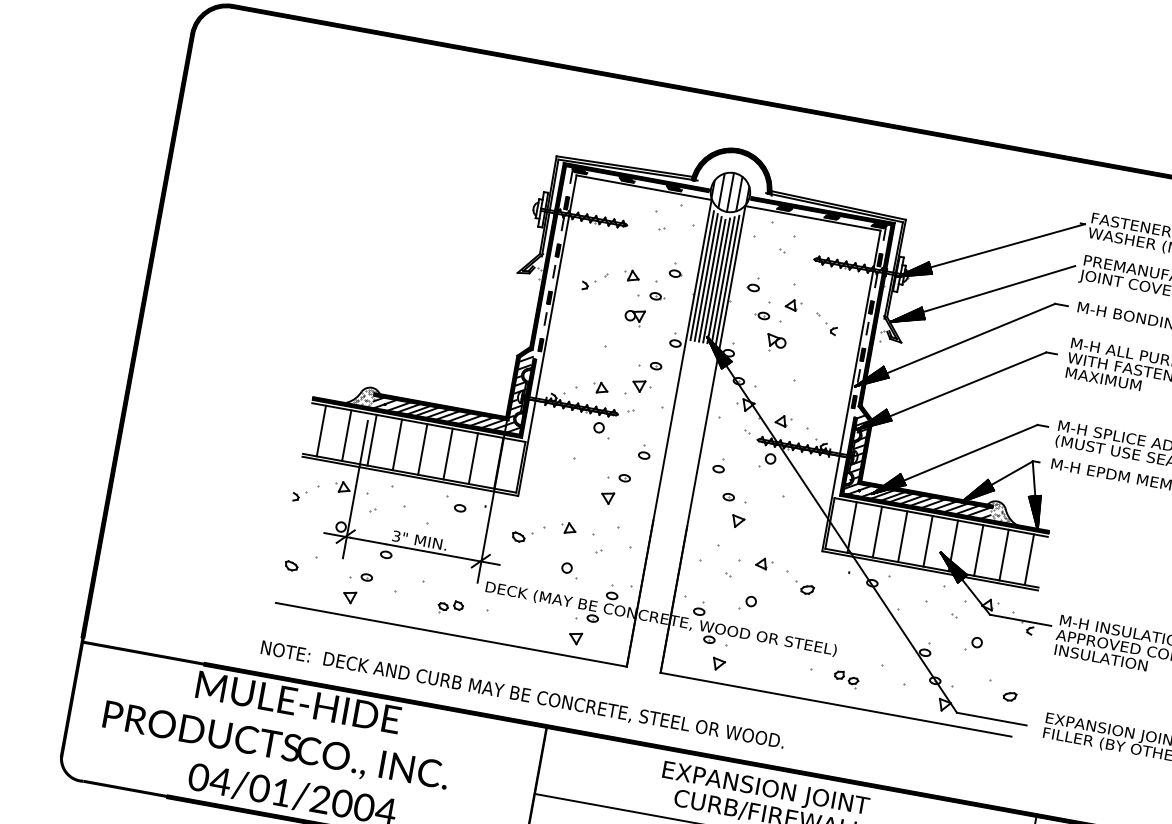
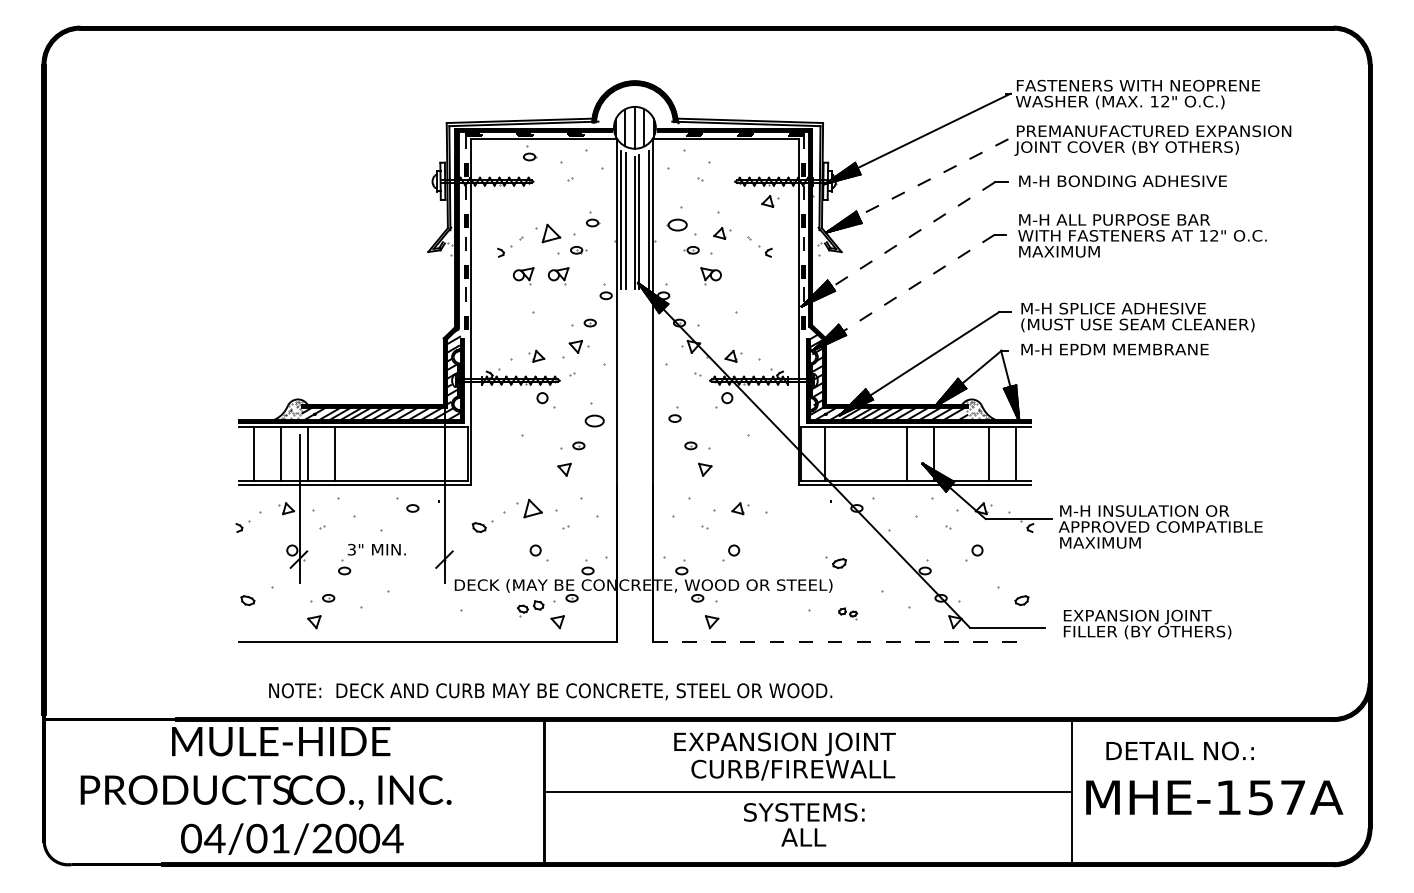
part: (629, 198) -> (530, 153), added
part: (631, 275) -> (547, 233), size x1.6
line: (710, 279) -> (630, 222), removed
line: (723, 280) -> (644, 220), removed
part: (843, 283) -> (770, 201), added
part: (753, 284) -> (676, 219), size x1.6
line: (998, 288) -> (932, 177), solid -> dashed
part: (601, 311) -> (523, 276), added
line: (971, 338) -> (913, 234), solid -> dashed
line: (967, 384) -> (918, 283), solid -> dashed
line: (422, 448) -> (362, 453), removed
part: (644, 451) -> (594, 414), size x1.6
line: (448, 453) -> (390, 453), removed
line: (473, 458) -> (417, 453), removed
part: (568, 528) -> (529, 508), size x1.6
line: (877, 531) -> (852, 453), removed
line: (902, 536) -> (879, 453), removed
line: (412, 548) -> (370, 559), removed
line: (978, 549) -> (961, 453), removed
part: (803, 588) -> (835, 562), moved
part: (450, 607) -> (530, 608), moved
text: (1101, 657) -> (1110, 542), INSULATION -> MAXIMUM
part: (845, 679) -> (847, 613), size x0.7
text: (522, 695) -> (550, 691), moved
line: (836, 705) -> (842, 642), solid -> dashed

